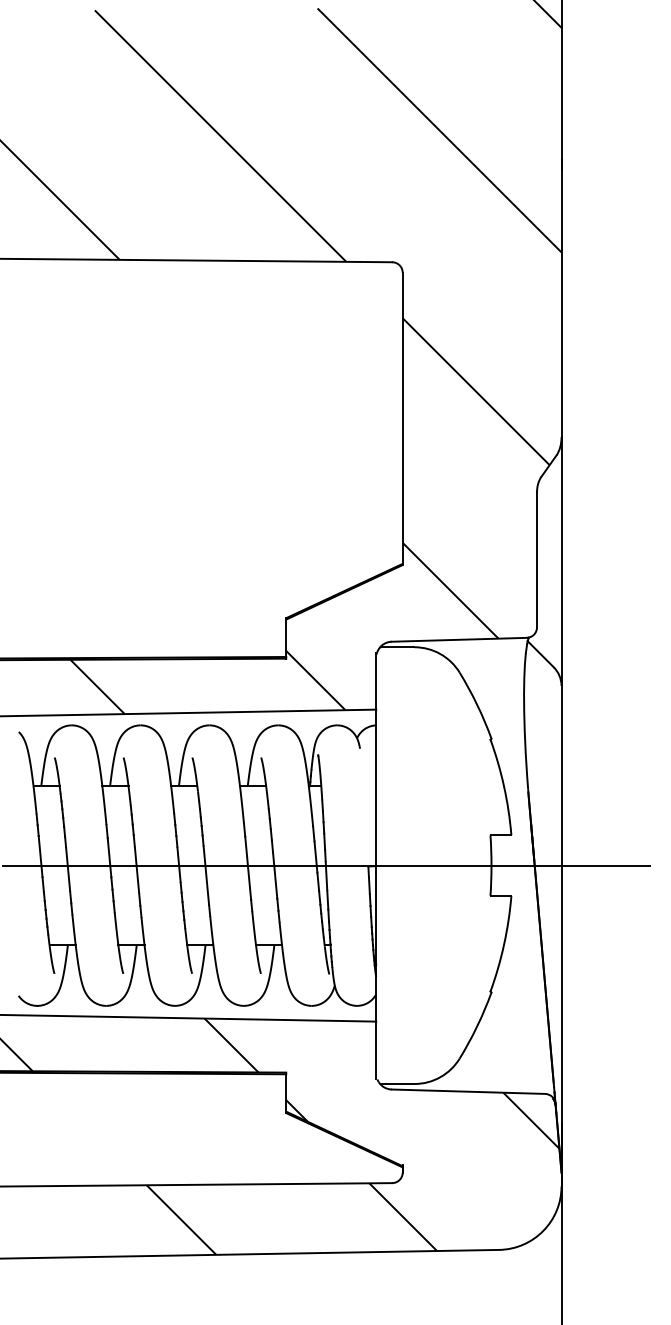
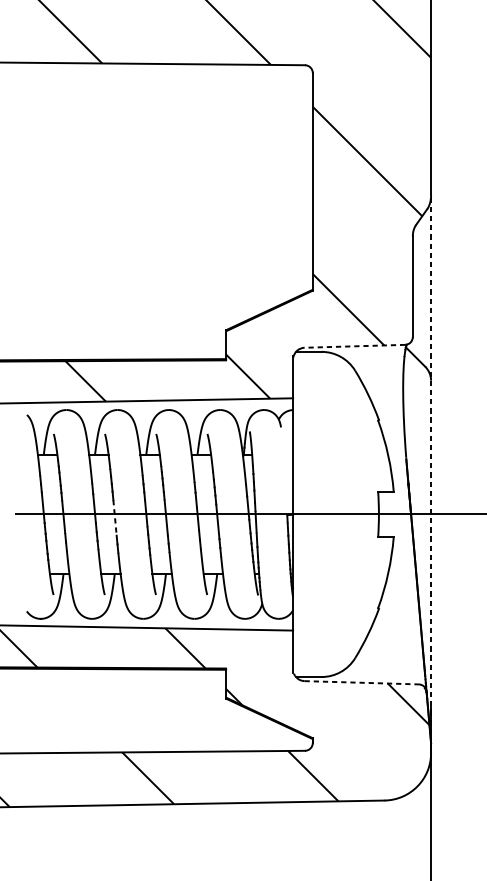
line: (459, 639) -> (355, 346), solid -> dashed
line: (561, 804) -> (431, 468), solid -> dashed
line: (137, 870) -> (115, 518), solid -> dashed
line: (468, 1091) -> (361, 682), solid -> dashed

